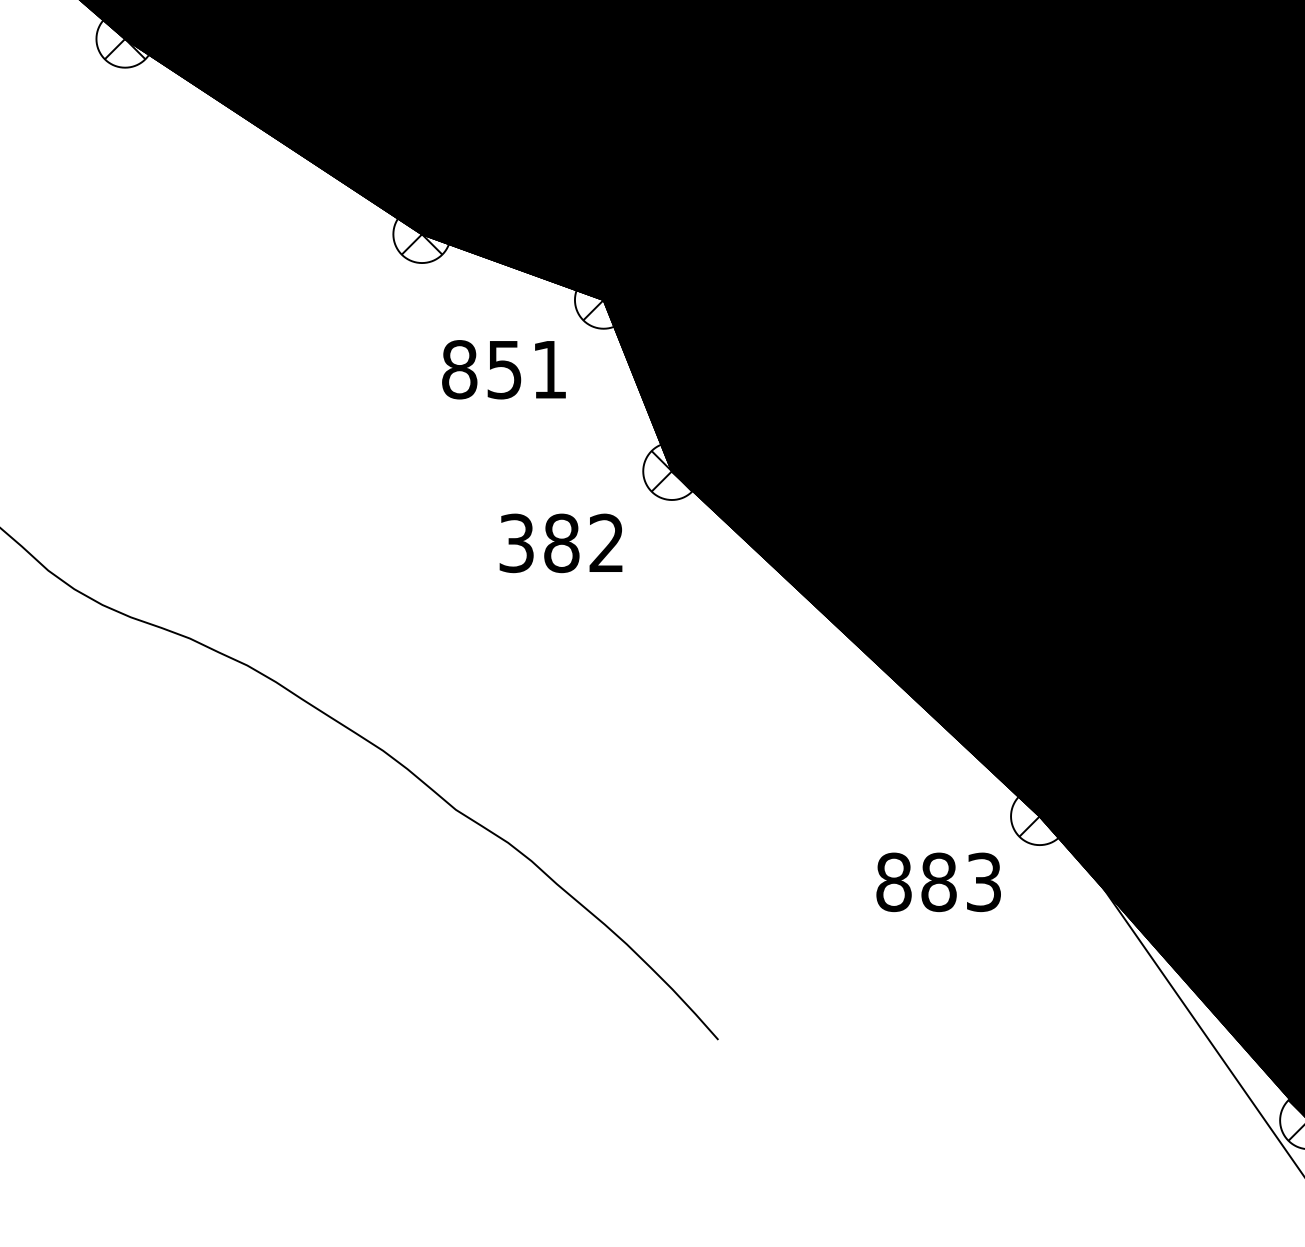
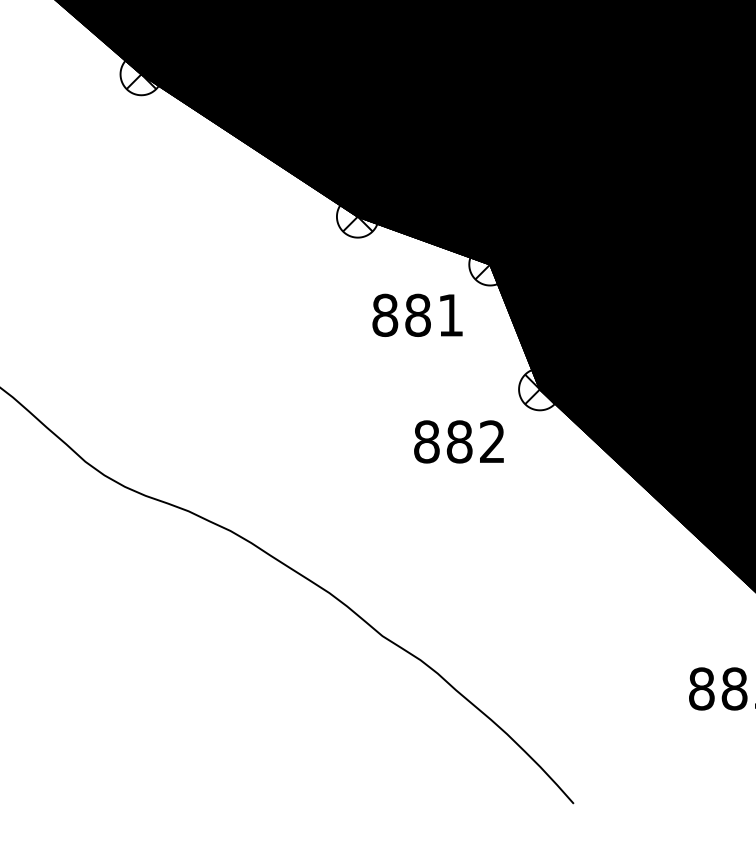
text: (504, 369) -> (417, 315), 851 -> 881
text: (516, 543) -> (426, 442), 382 -> 882

